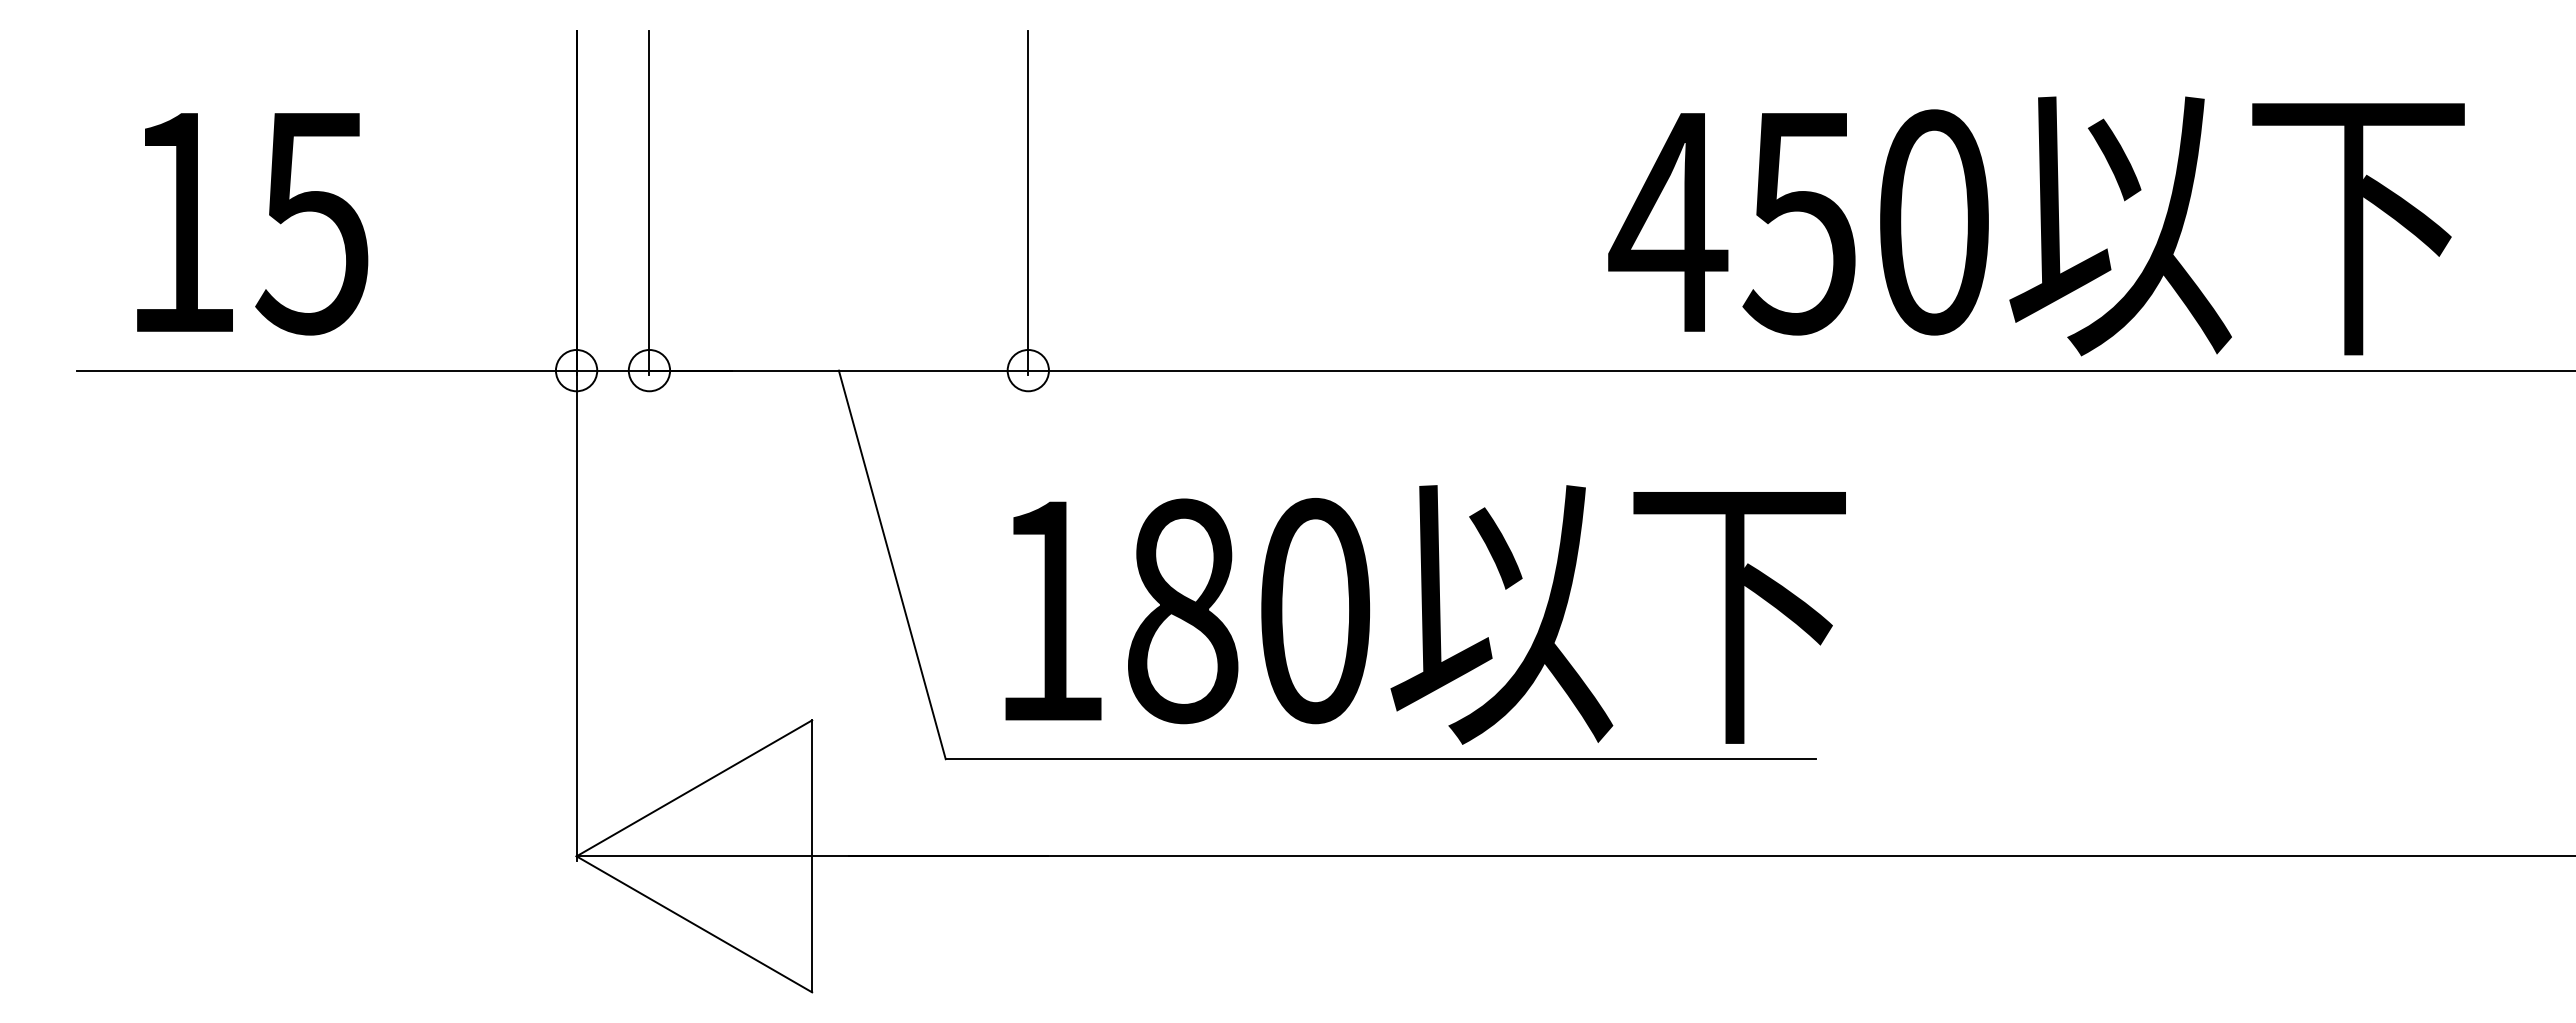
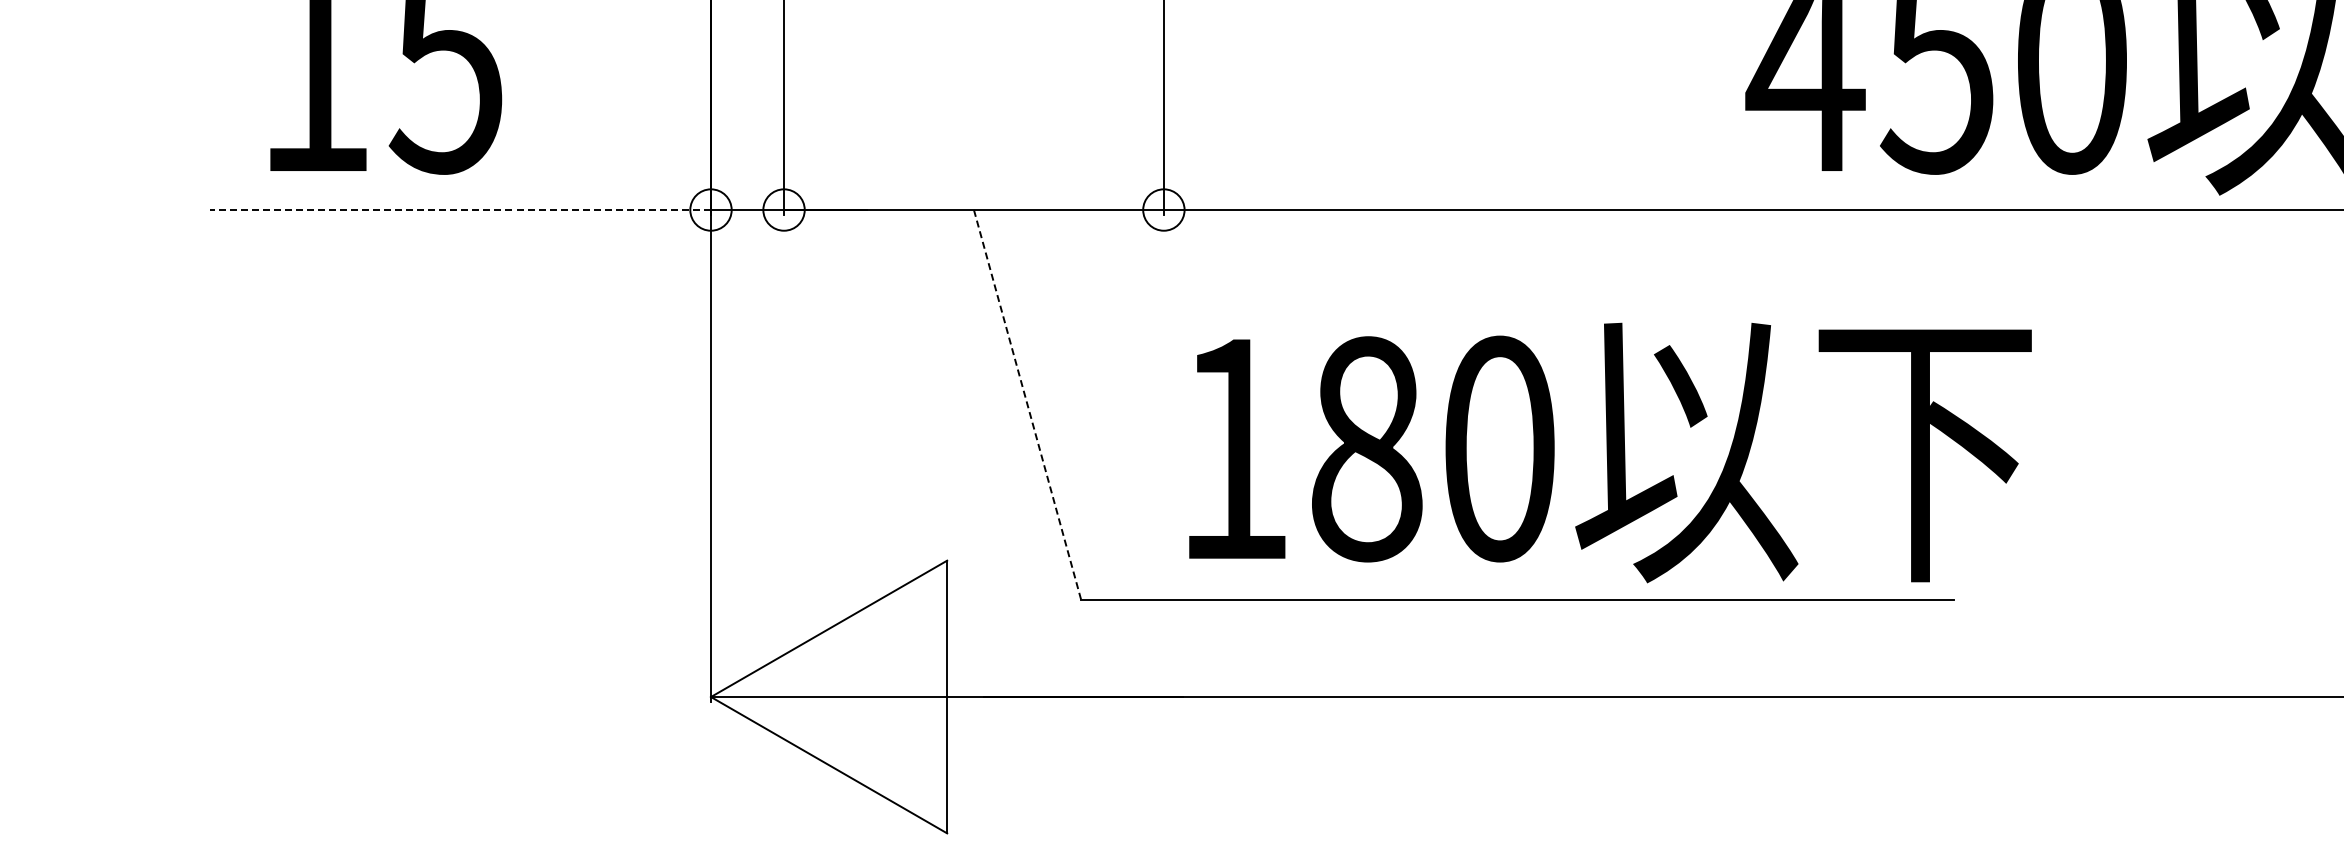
line: (326, 370) -> (460, 209), solid -> dashed
line: (892, 564) -> (1027, 404), solid -> dashed
text: (1425, 614) -> (1610, 452), moved

